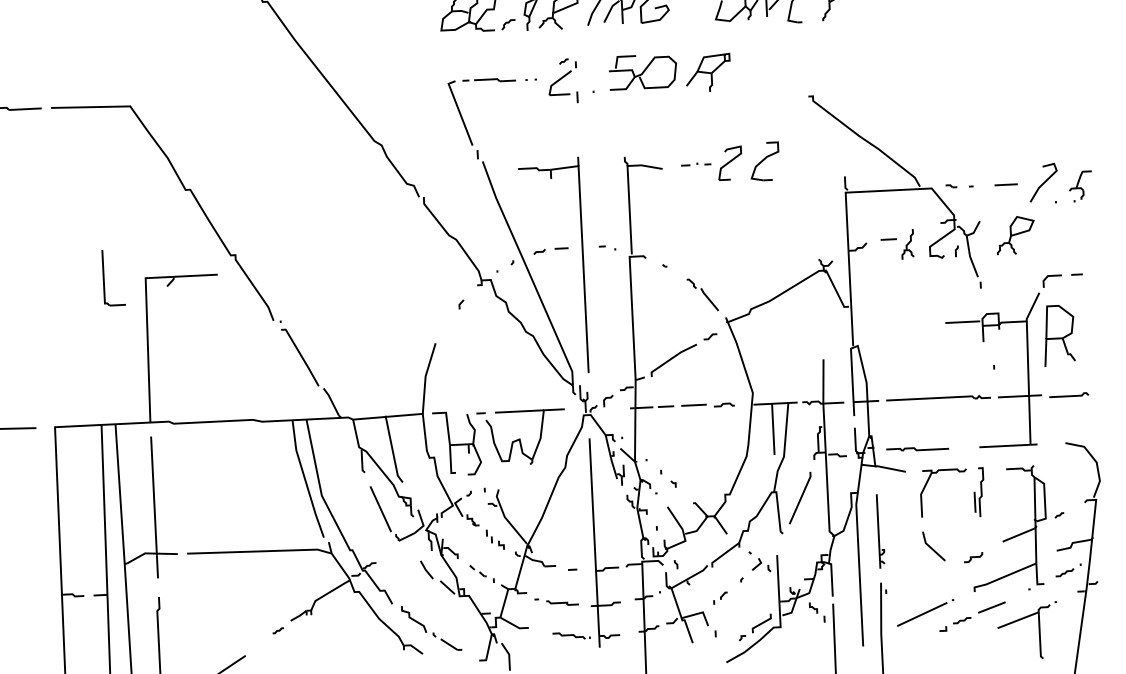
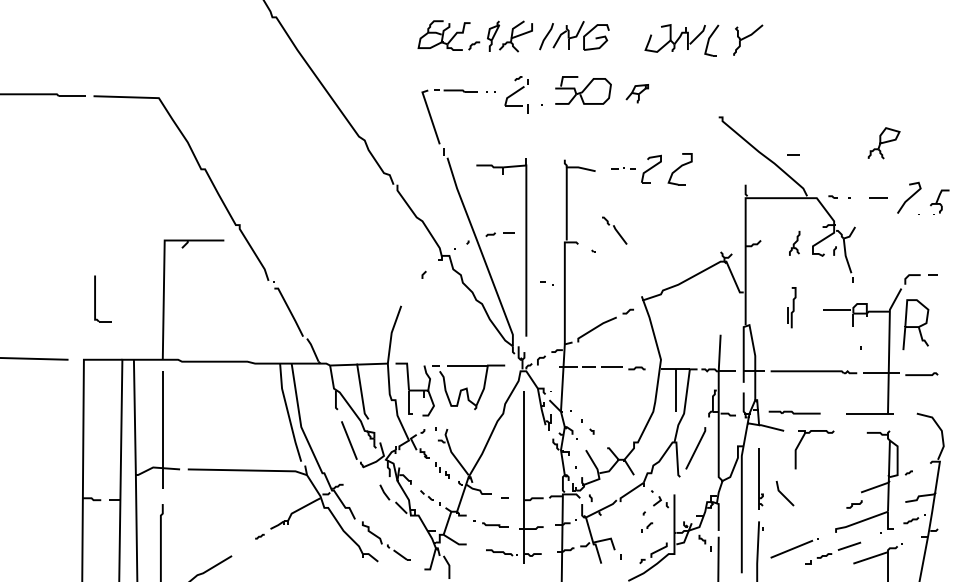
part: (708, 72) -> (637, 93), size x0.6
part: (1014, 235) -> (883, 143), moved
line: (888, 239) -> (793, 154), moved
part: (607, 248) -> (546, 283), moved
part: (104, 277) -> (95, 298), moved
part: (702, 294) -> (614, 230), moved
part: (978, 492) -> (791, 307), moved
line: (931, 547) -> (783, 494), moved
curve: (973, 557) -> (854, 504), moved
part: (721, 597) -> (647, 527), moved

